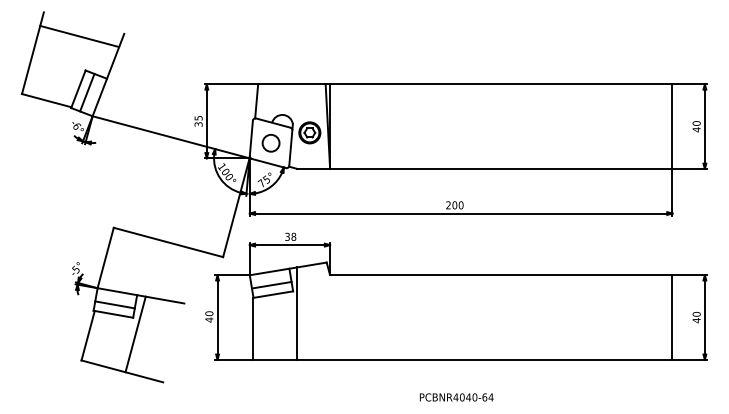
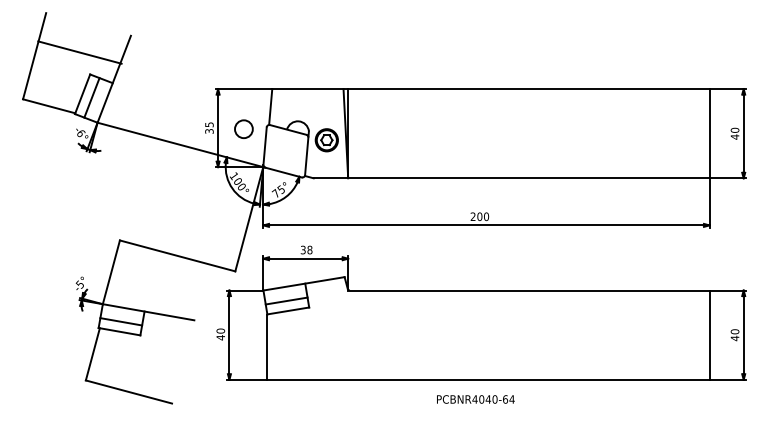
line: (79, 36) -> (79, 52), moved
circle: (270, 142) -> (243, 128), moved
line: (297, 313) -> (313, 330), removed
line: (135, 333) -> (142, 352), removed
text: (456, 397) -> (475, 399), moved

